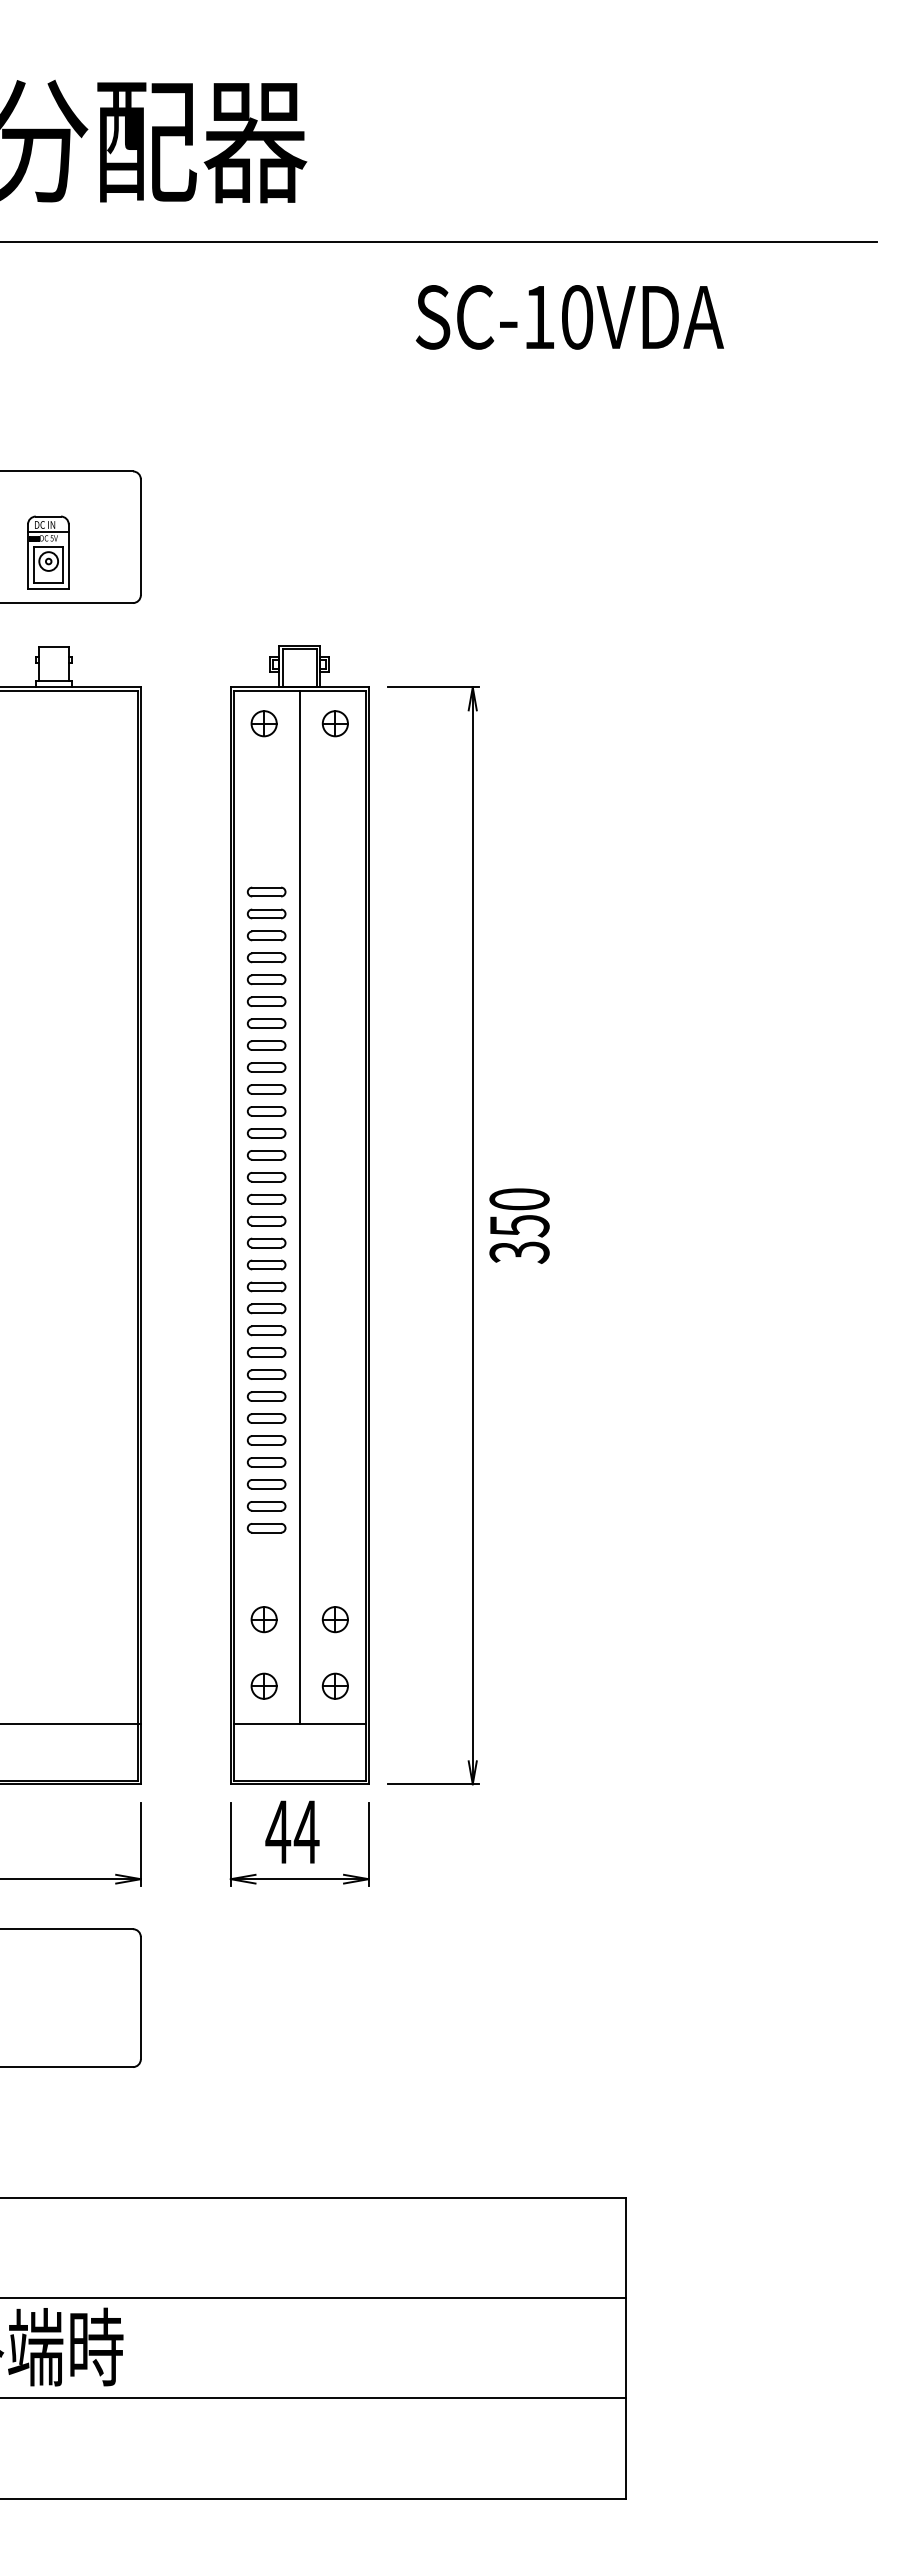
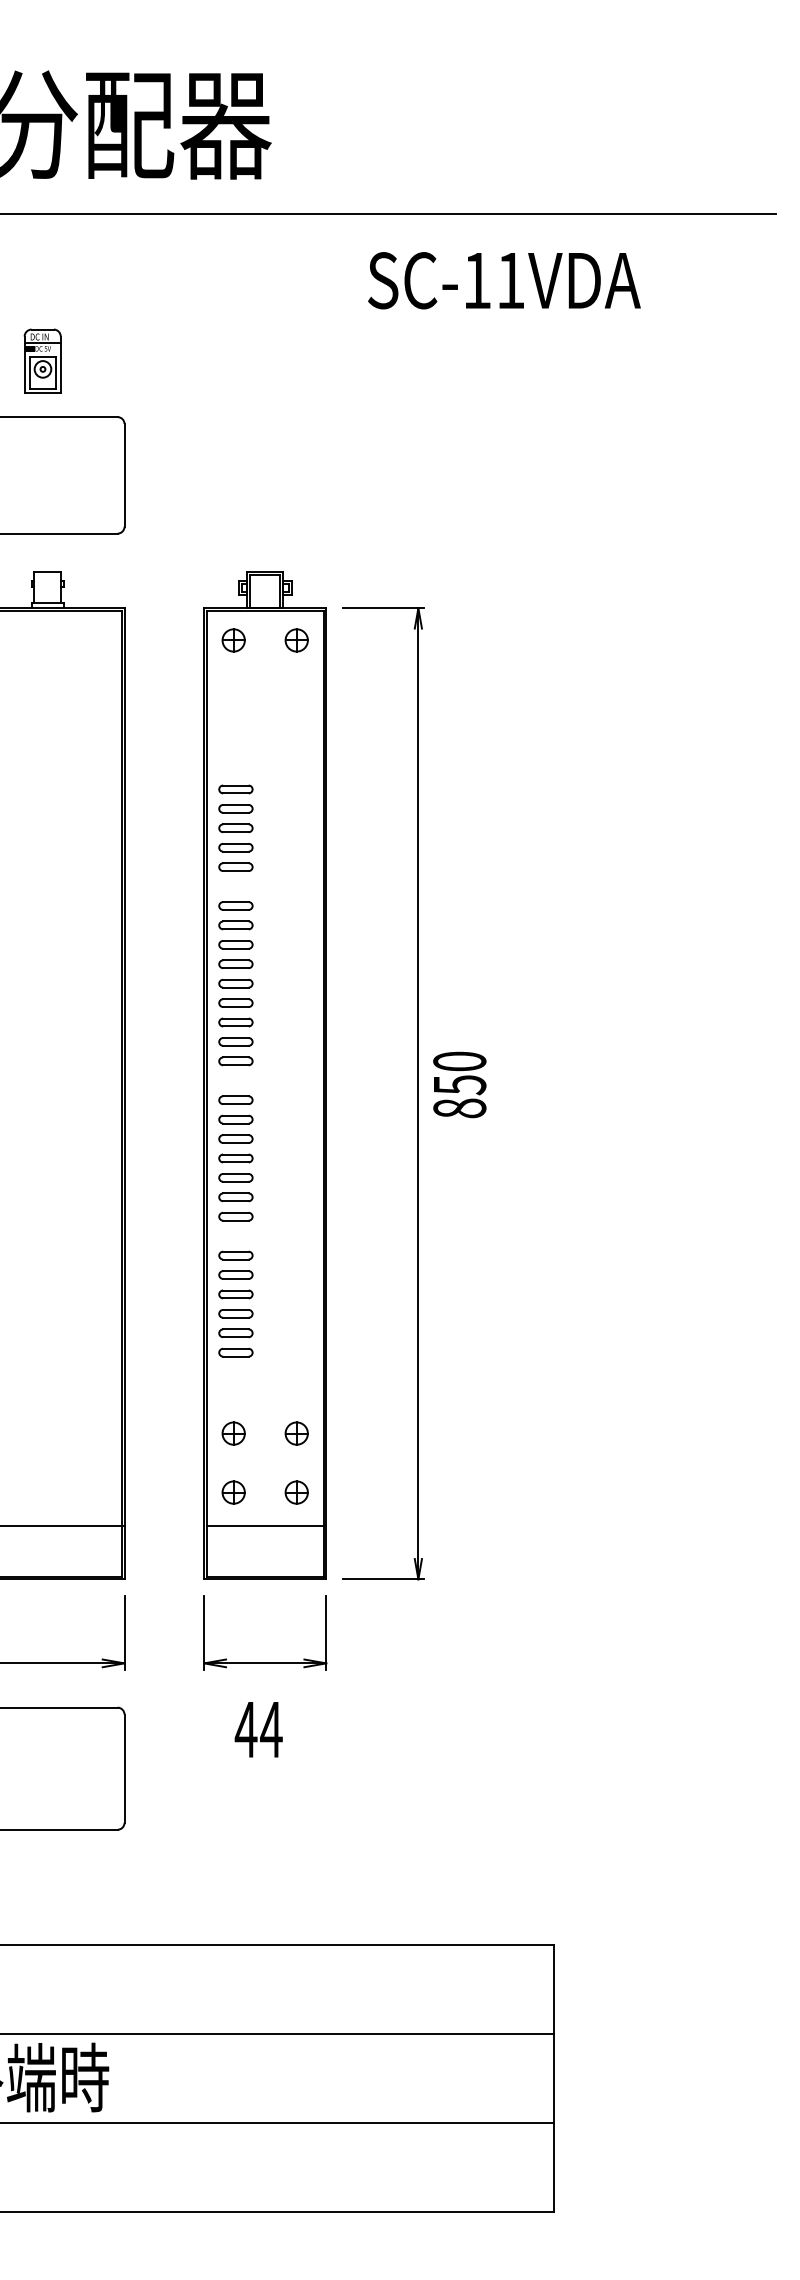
text: (577, 317) -> (511, 280), SC-10VDA -> SC-11VDA
part: (48, 552) -> (42, 361), moved
part: (266, 1001) -> (235, 886), removed
line: (299, 1206) -> (264, 1067), removed
part: (266, 1220) -> (235, 1080), removed
text: (519, 1252) -> (459, 1108), 350 -> 850
part: (266, 1396) -> (235, 1236), removed
text: (292, 1831) -> (258, 1729), moved

